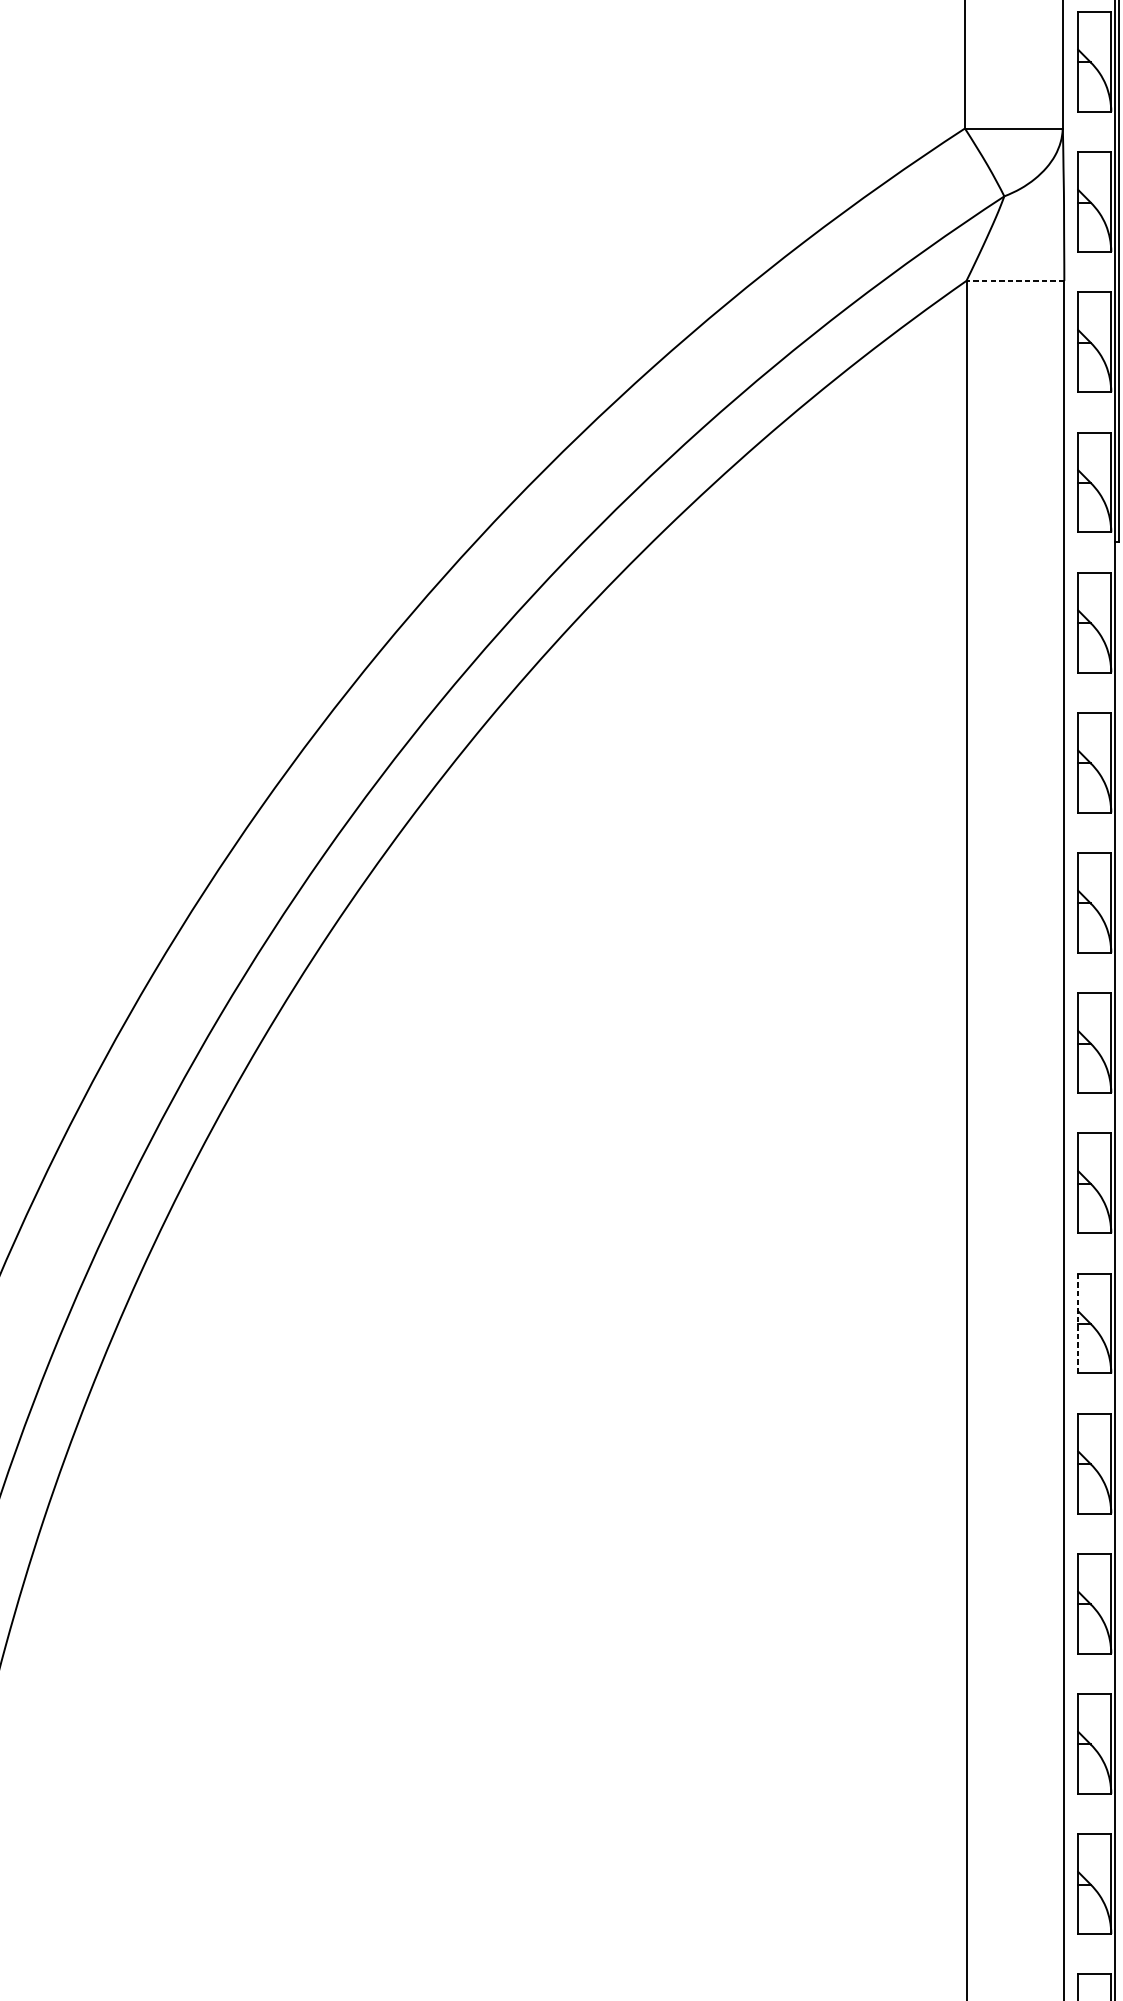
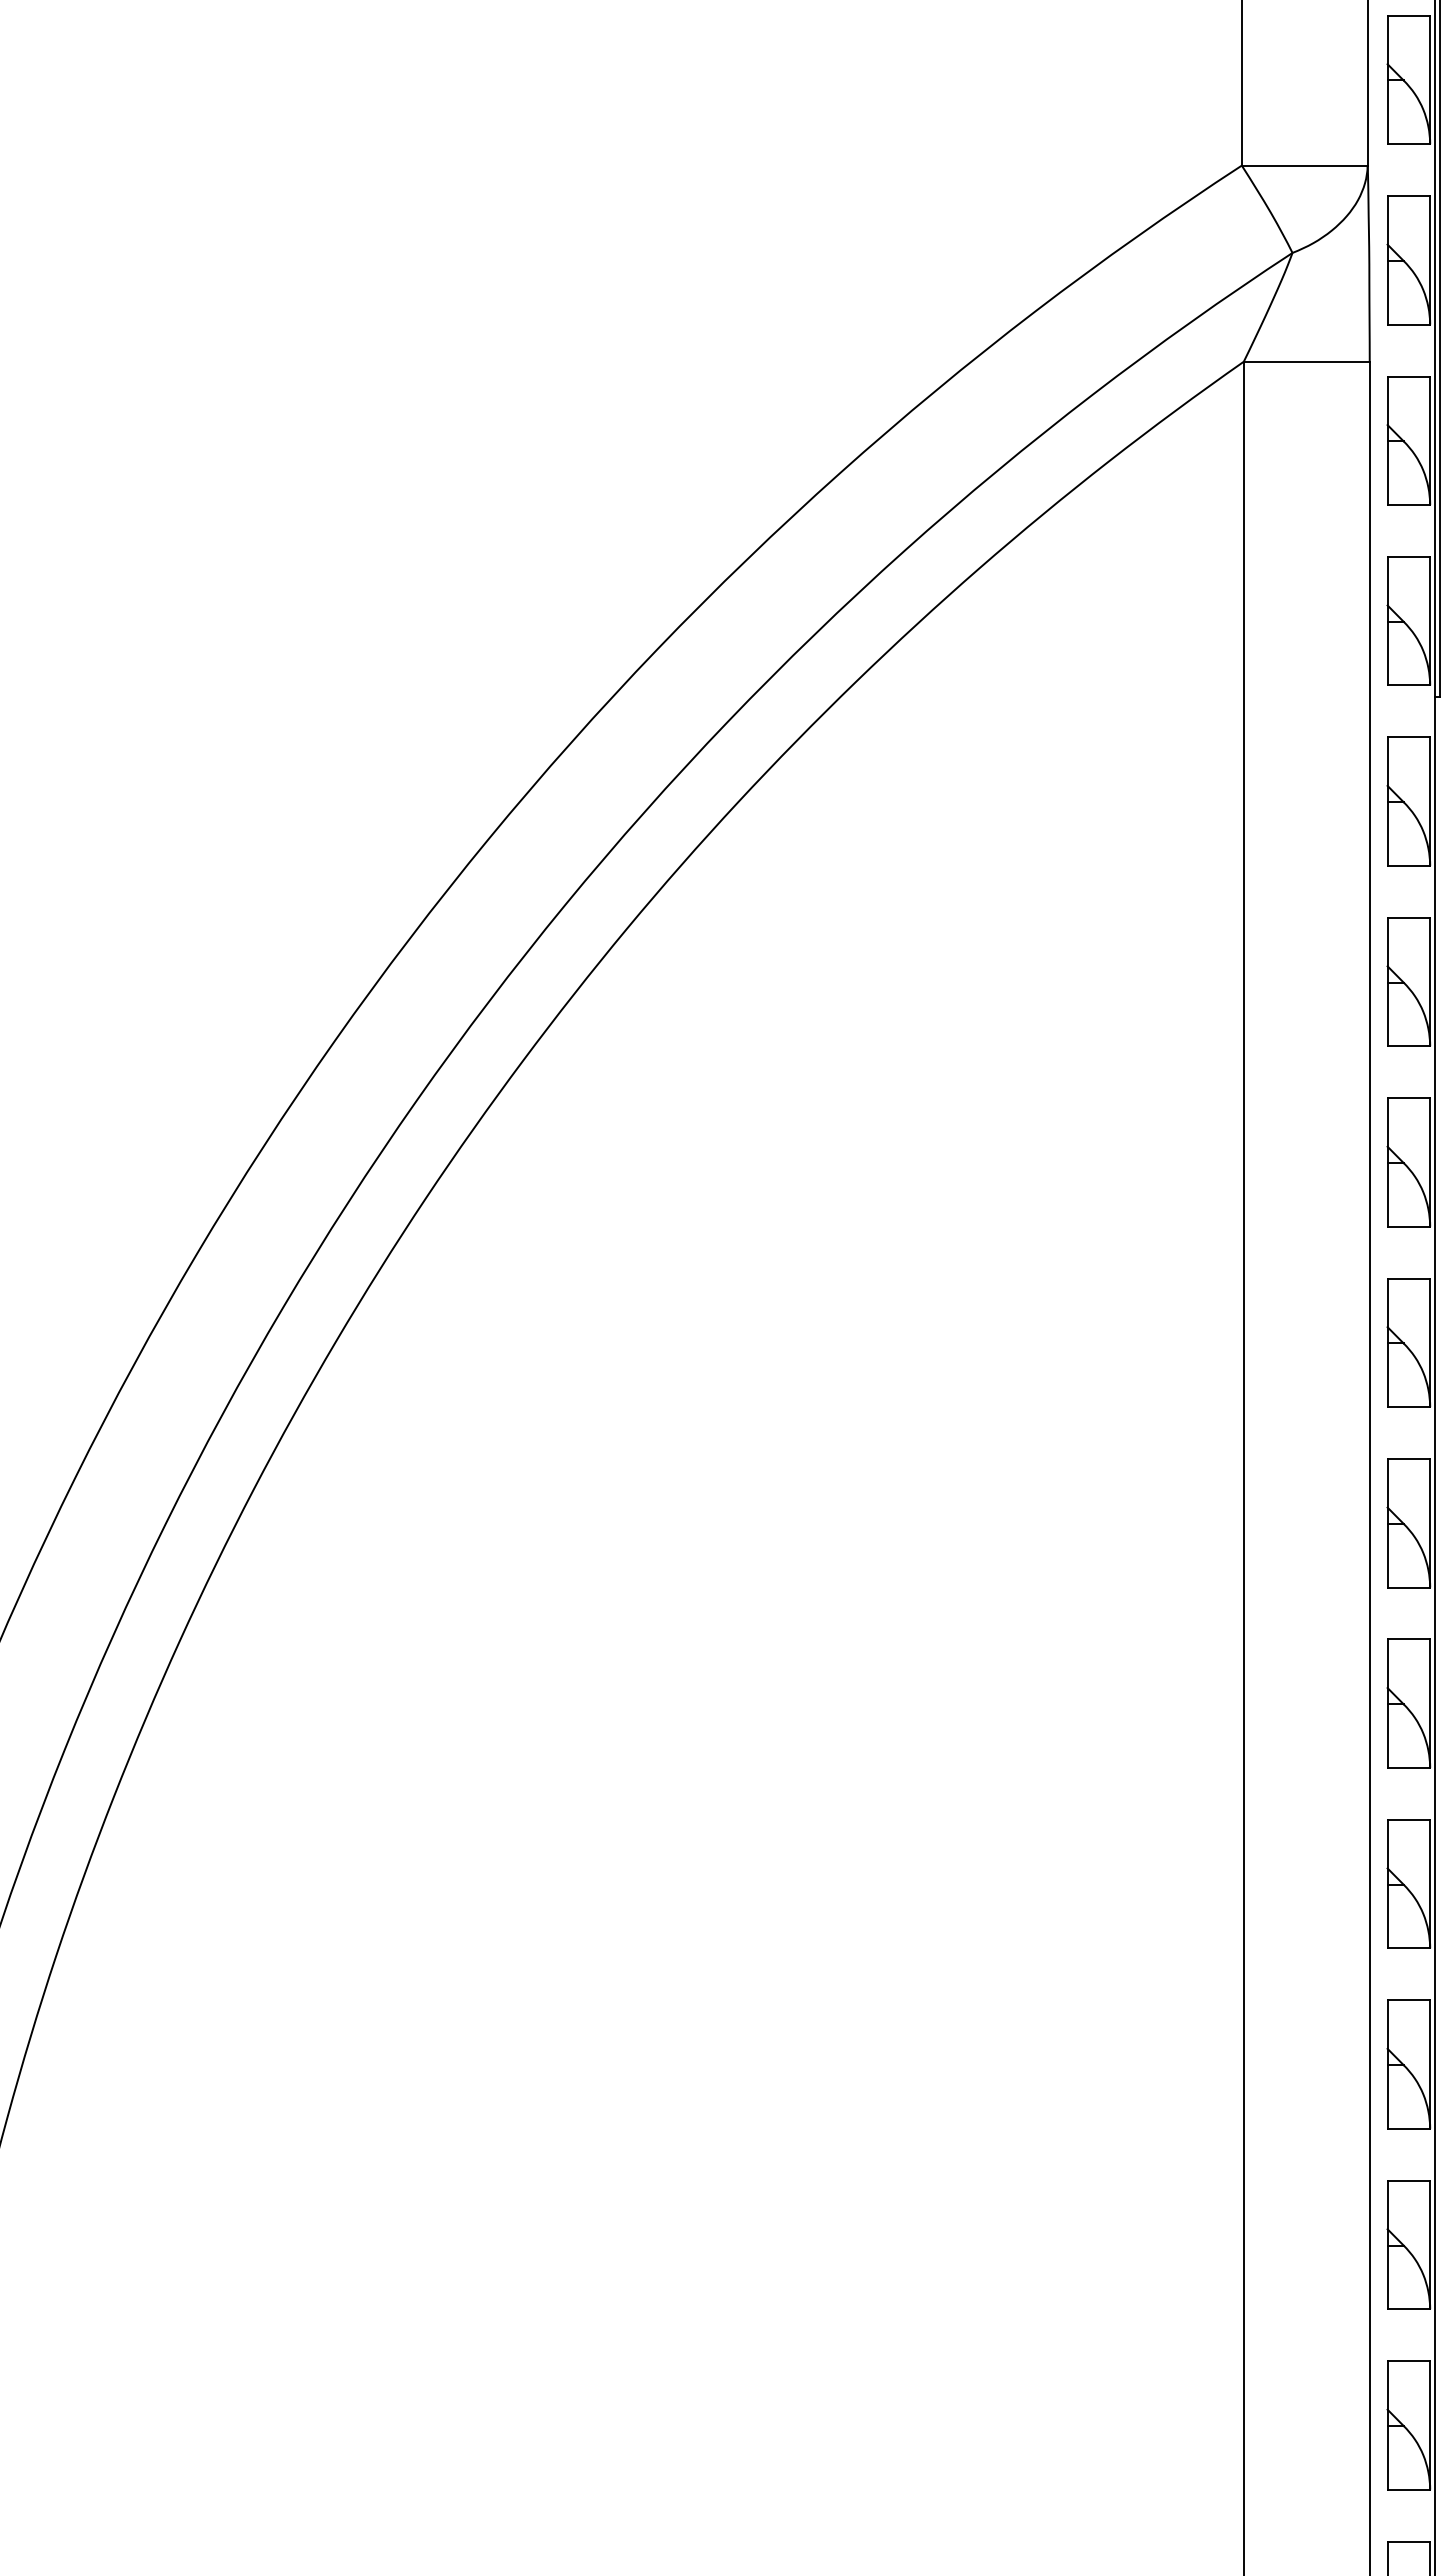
line: (1015, 280) -> (1306, 361), dashed -> solid
line: (1078, 1323) -> (1387, 1703), dashed -> solid

